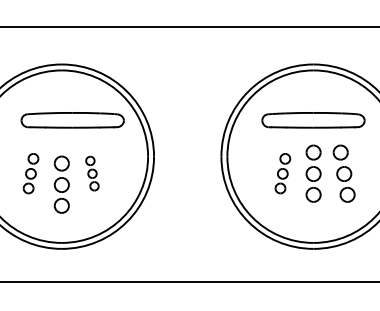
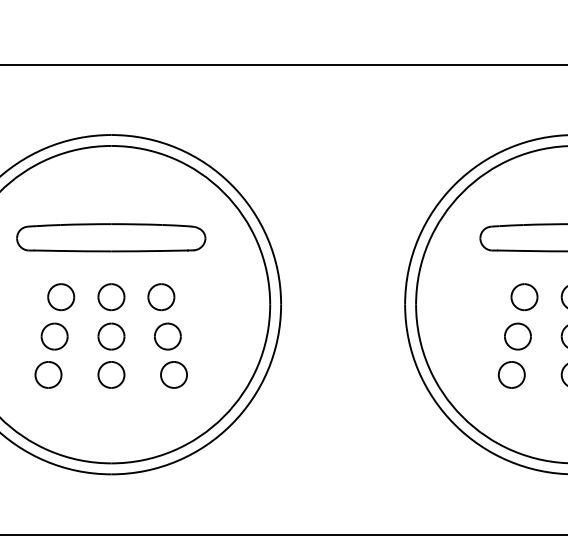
part: (72, 120) -> (110, 238), moved
part: (30, 173) -> (53, 335), size x1.43
part: (92, 173) -> (167, 335), size x1.67
part: (282, 173) -> (517, 335), size x1.43
part: (61, 184) -> (110, 335), moved

